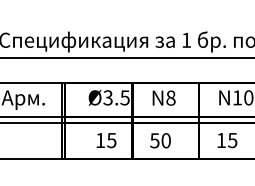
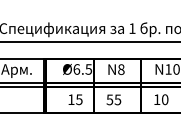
text: (107, 97) -> (76, 69), Ø3.5 -> Ø6.5
text: (165, 140) -> (117, 99), 50 -> 55
text: (231, 140) -> (164, 99), 15 -> 10

